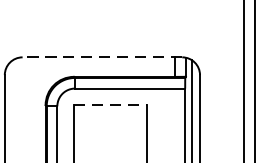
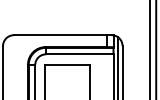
line: (101, 57) -> (62, 35), dashed -> solid
line: (111, 105) -> (68, 64), dashed -> solid

